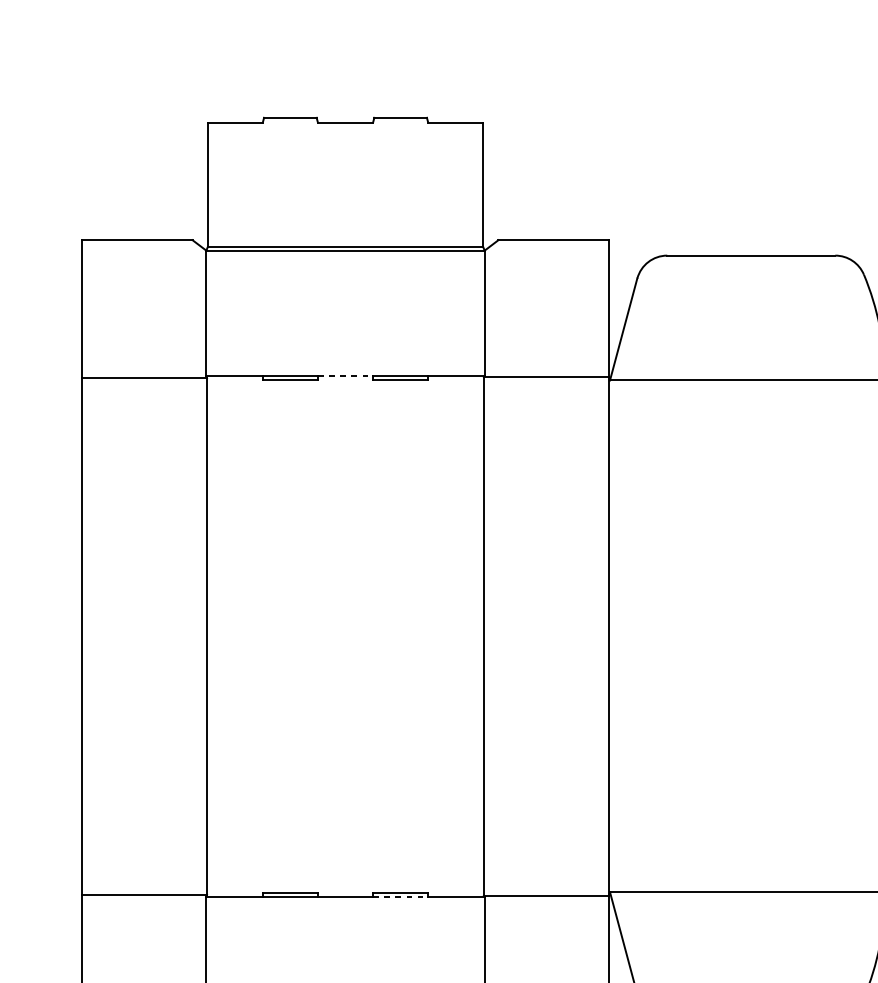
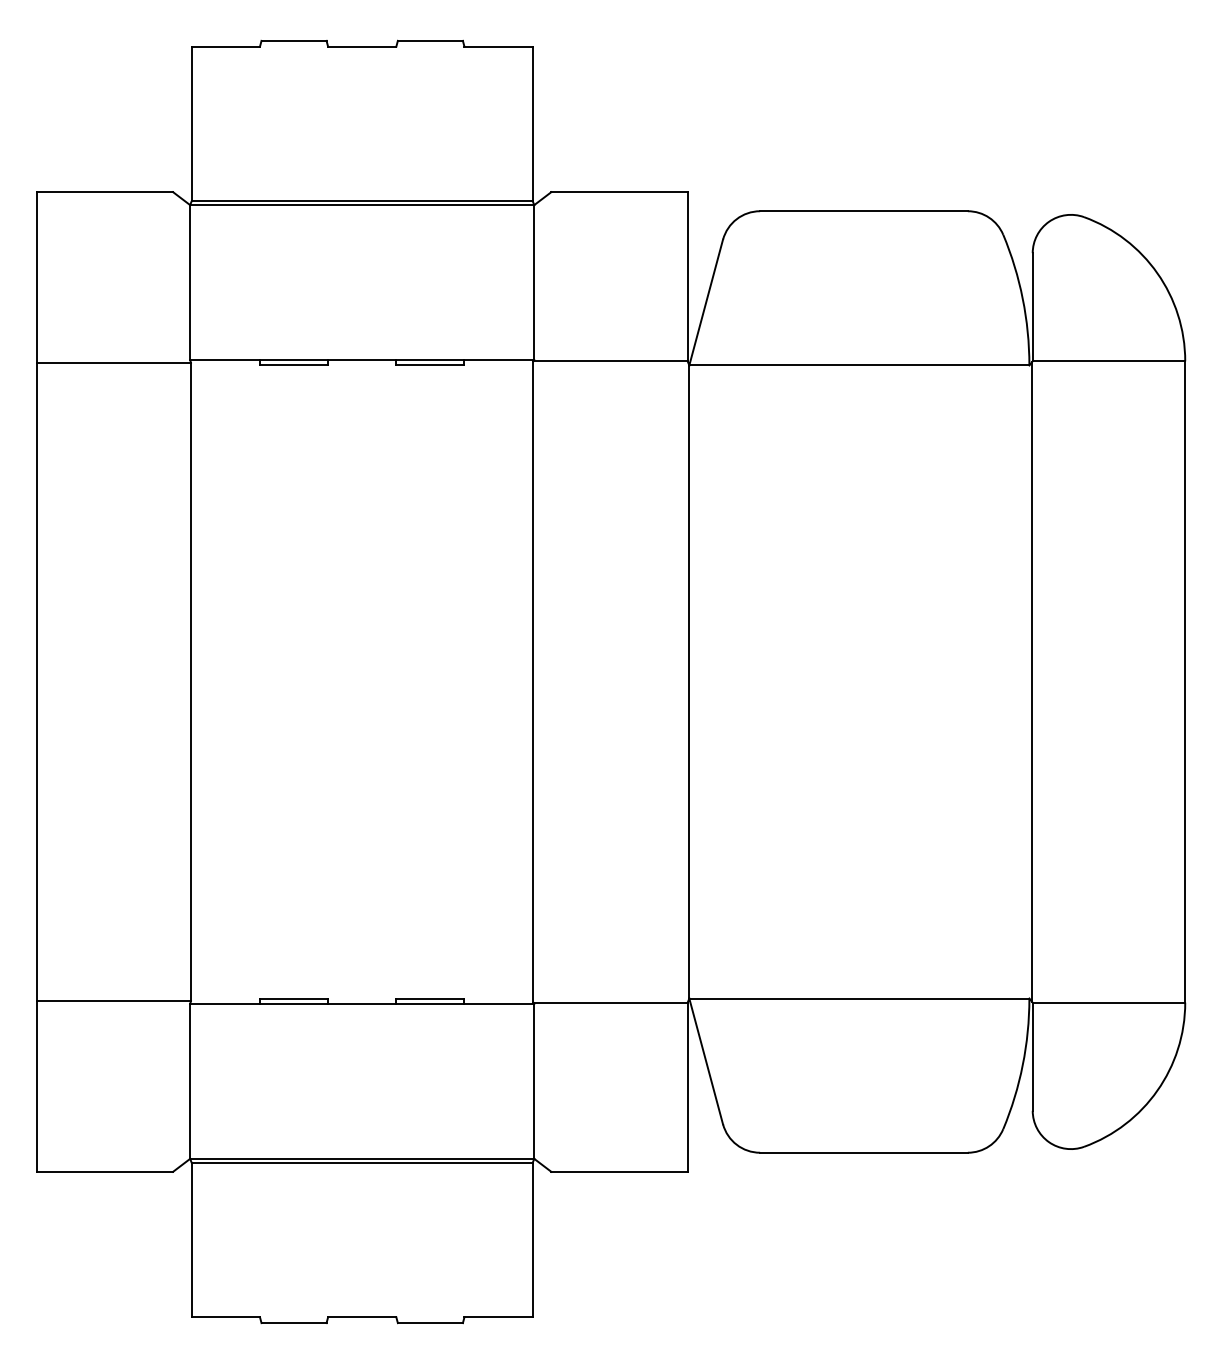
line: (345, 376) -> (362, 360), dashed -> solid
line: (400, 896) -> (430, 1003), dashed -> solid

